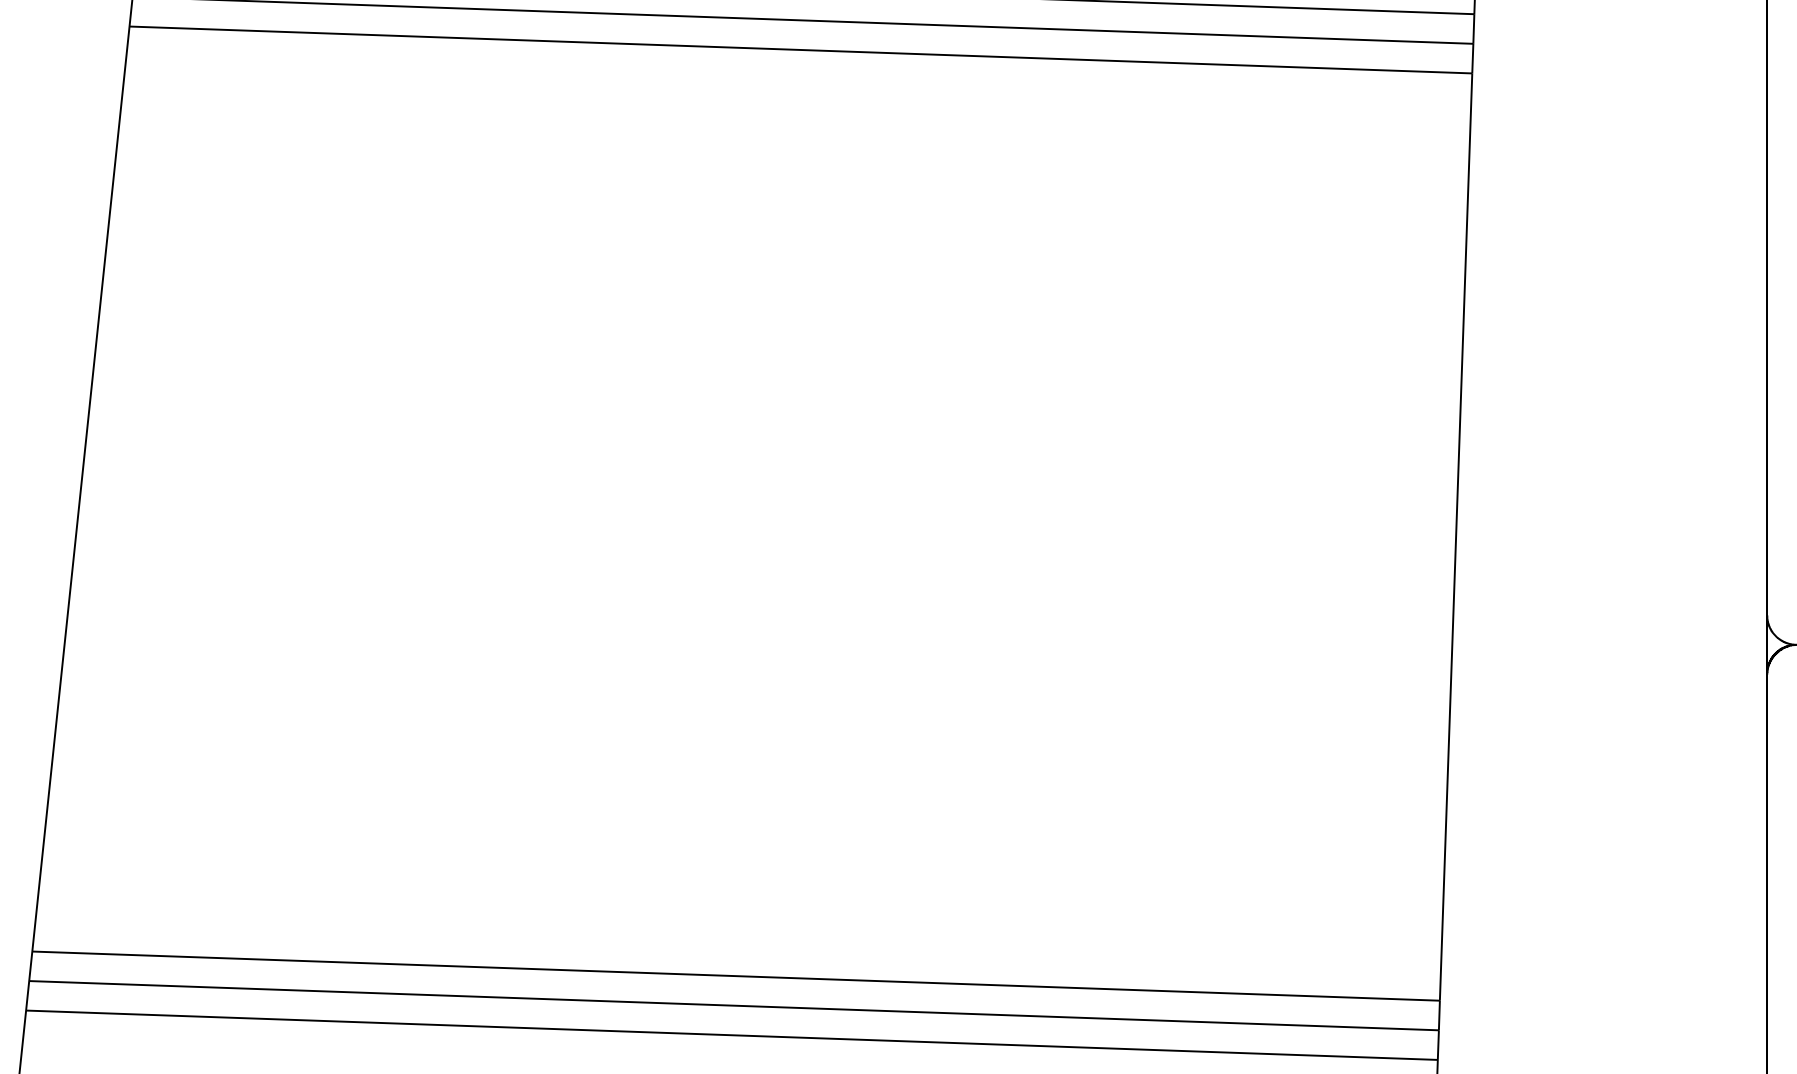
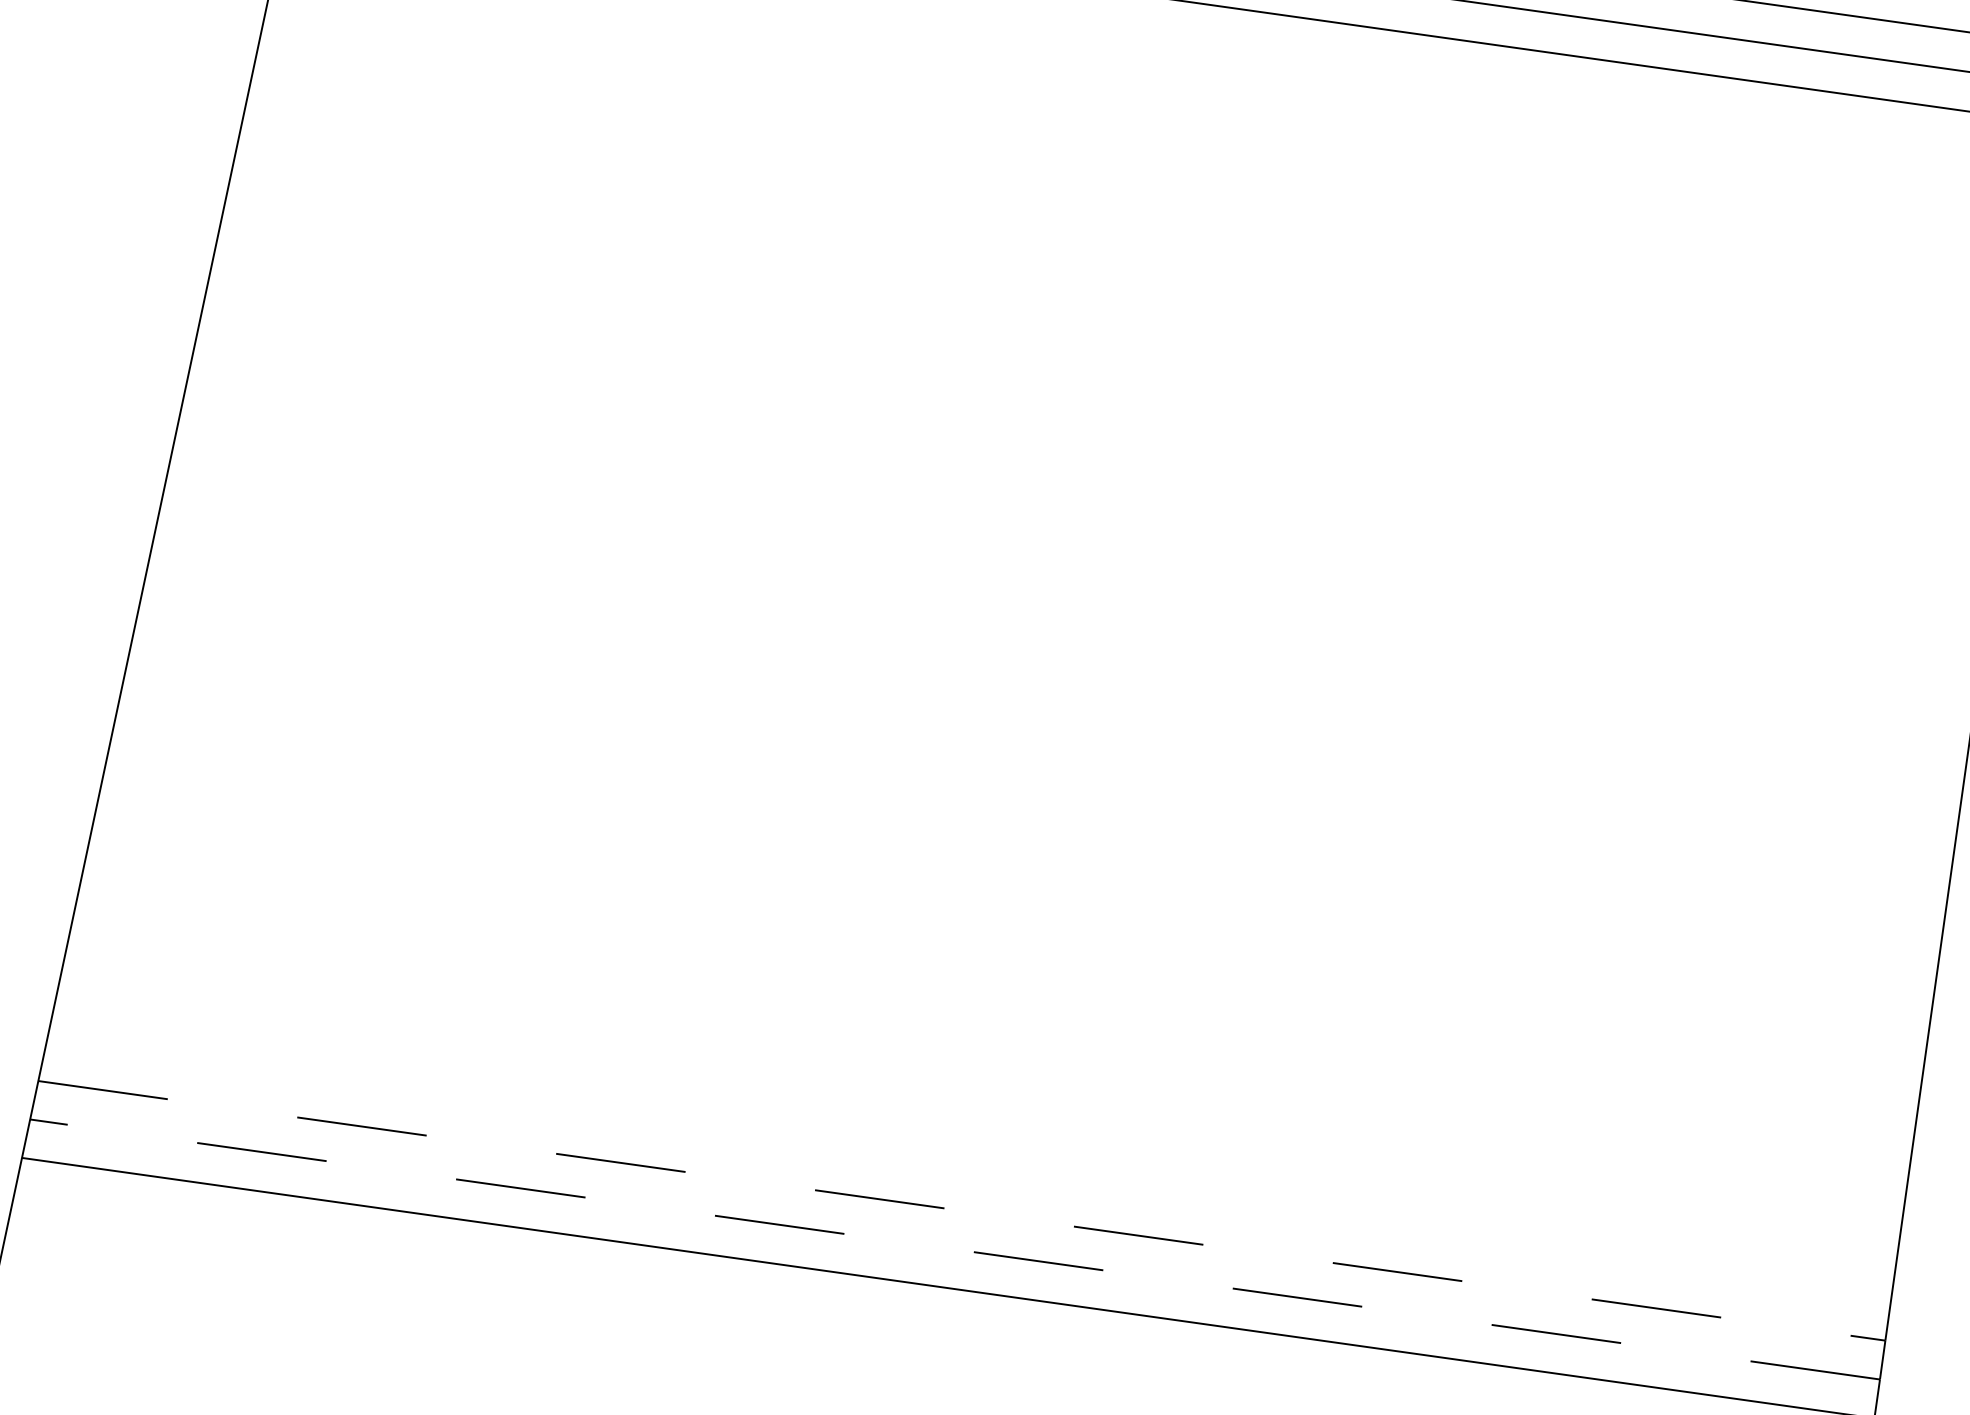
line: (736, 976) -> (962, 1211), solid -> dashed
line: (733, 1005) -> (954, 1249), solid -> dashed

